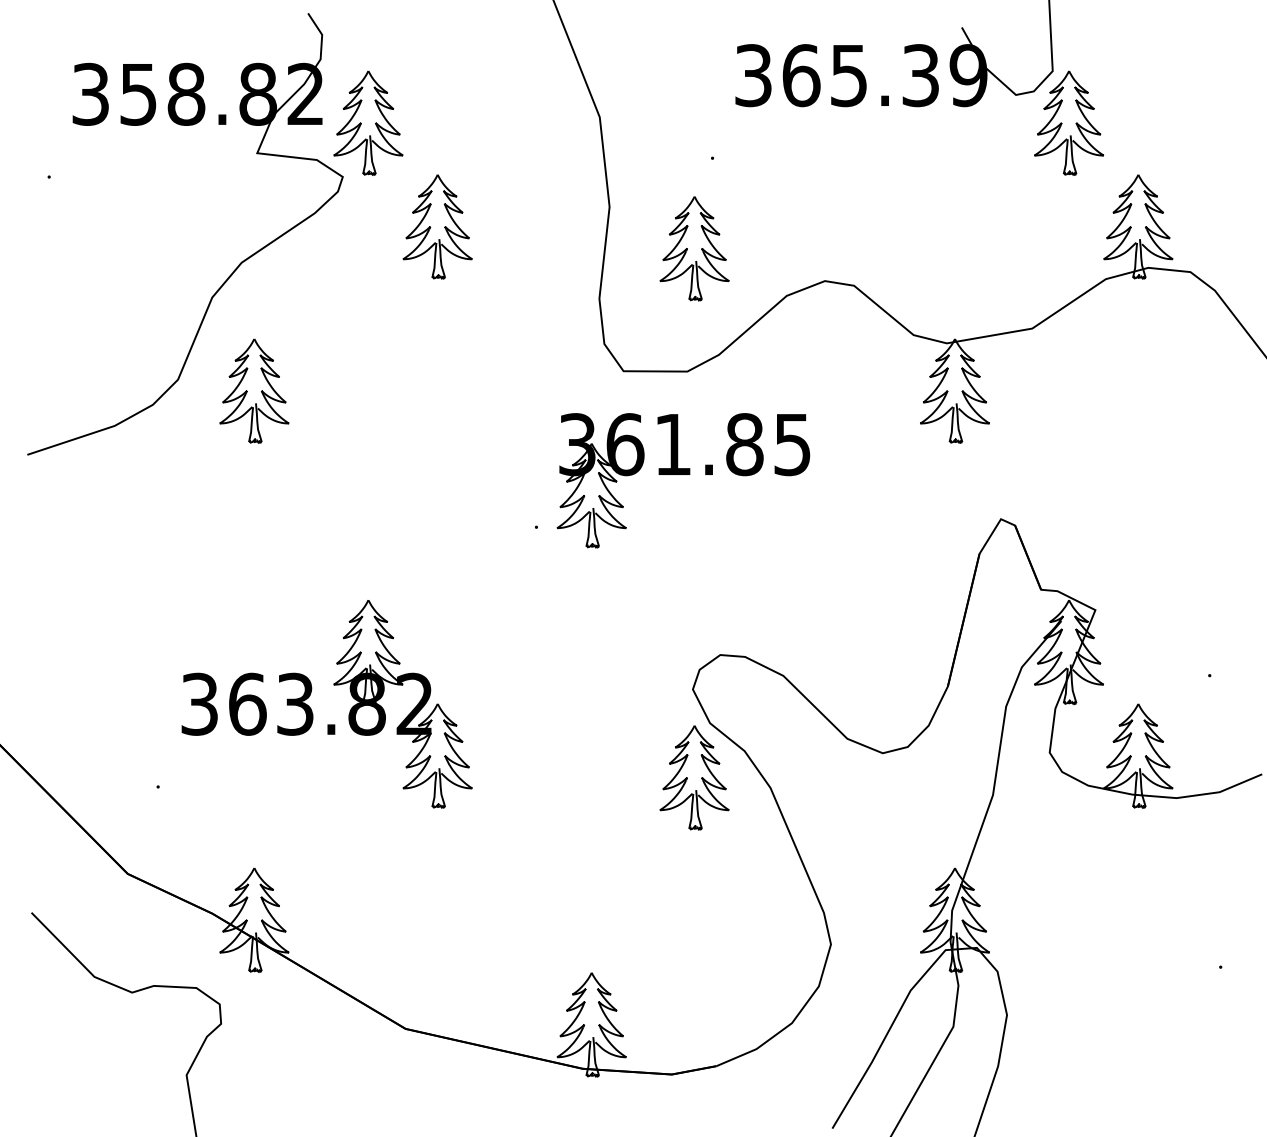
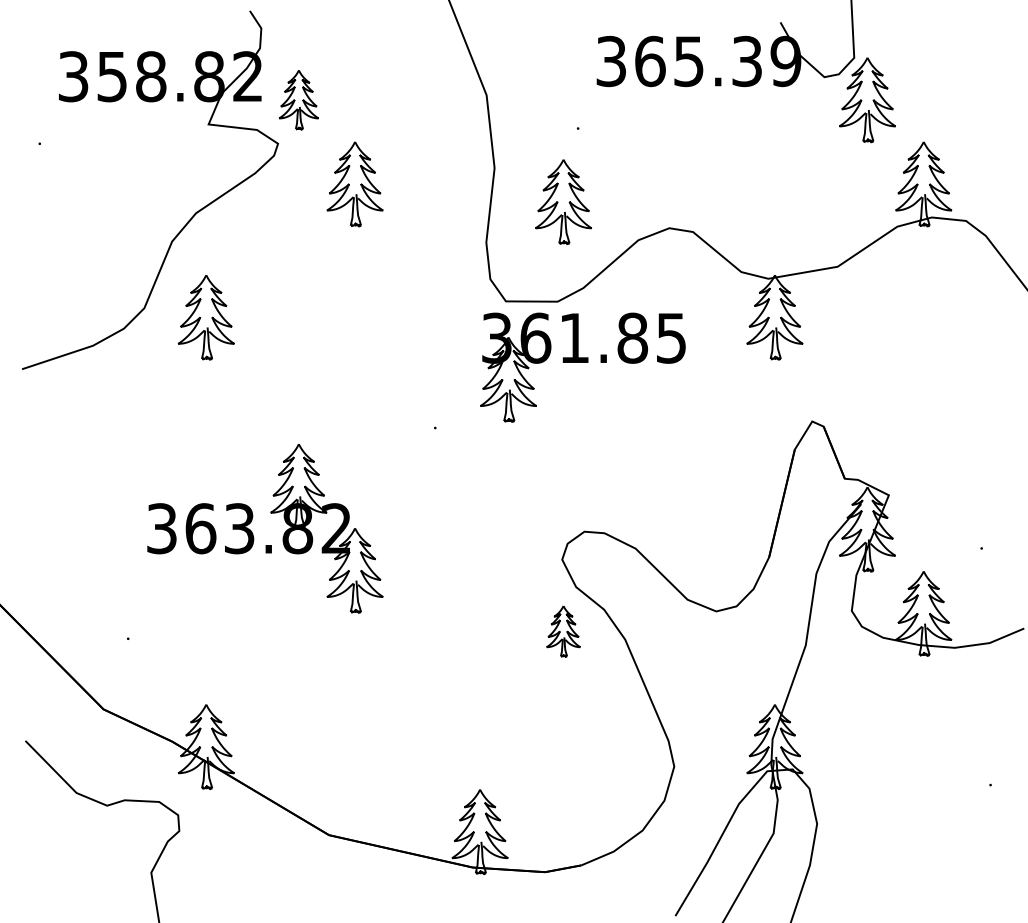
part: (368, 122) -> (298, 99), size x0.7
part: (683, 480) -> (582, 367), moved
part: (312, 710) -> (253, 533), moved
part: (694, 777) -> (563, 631), size x0.6

